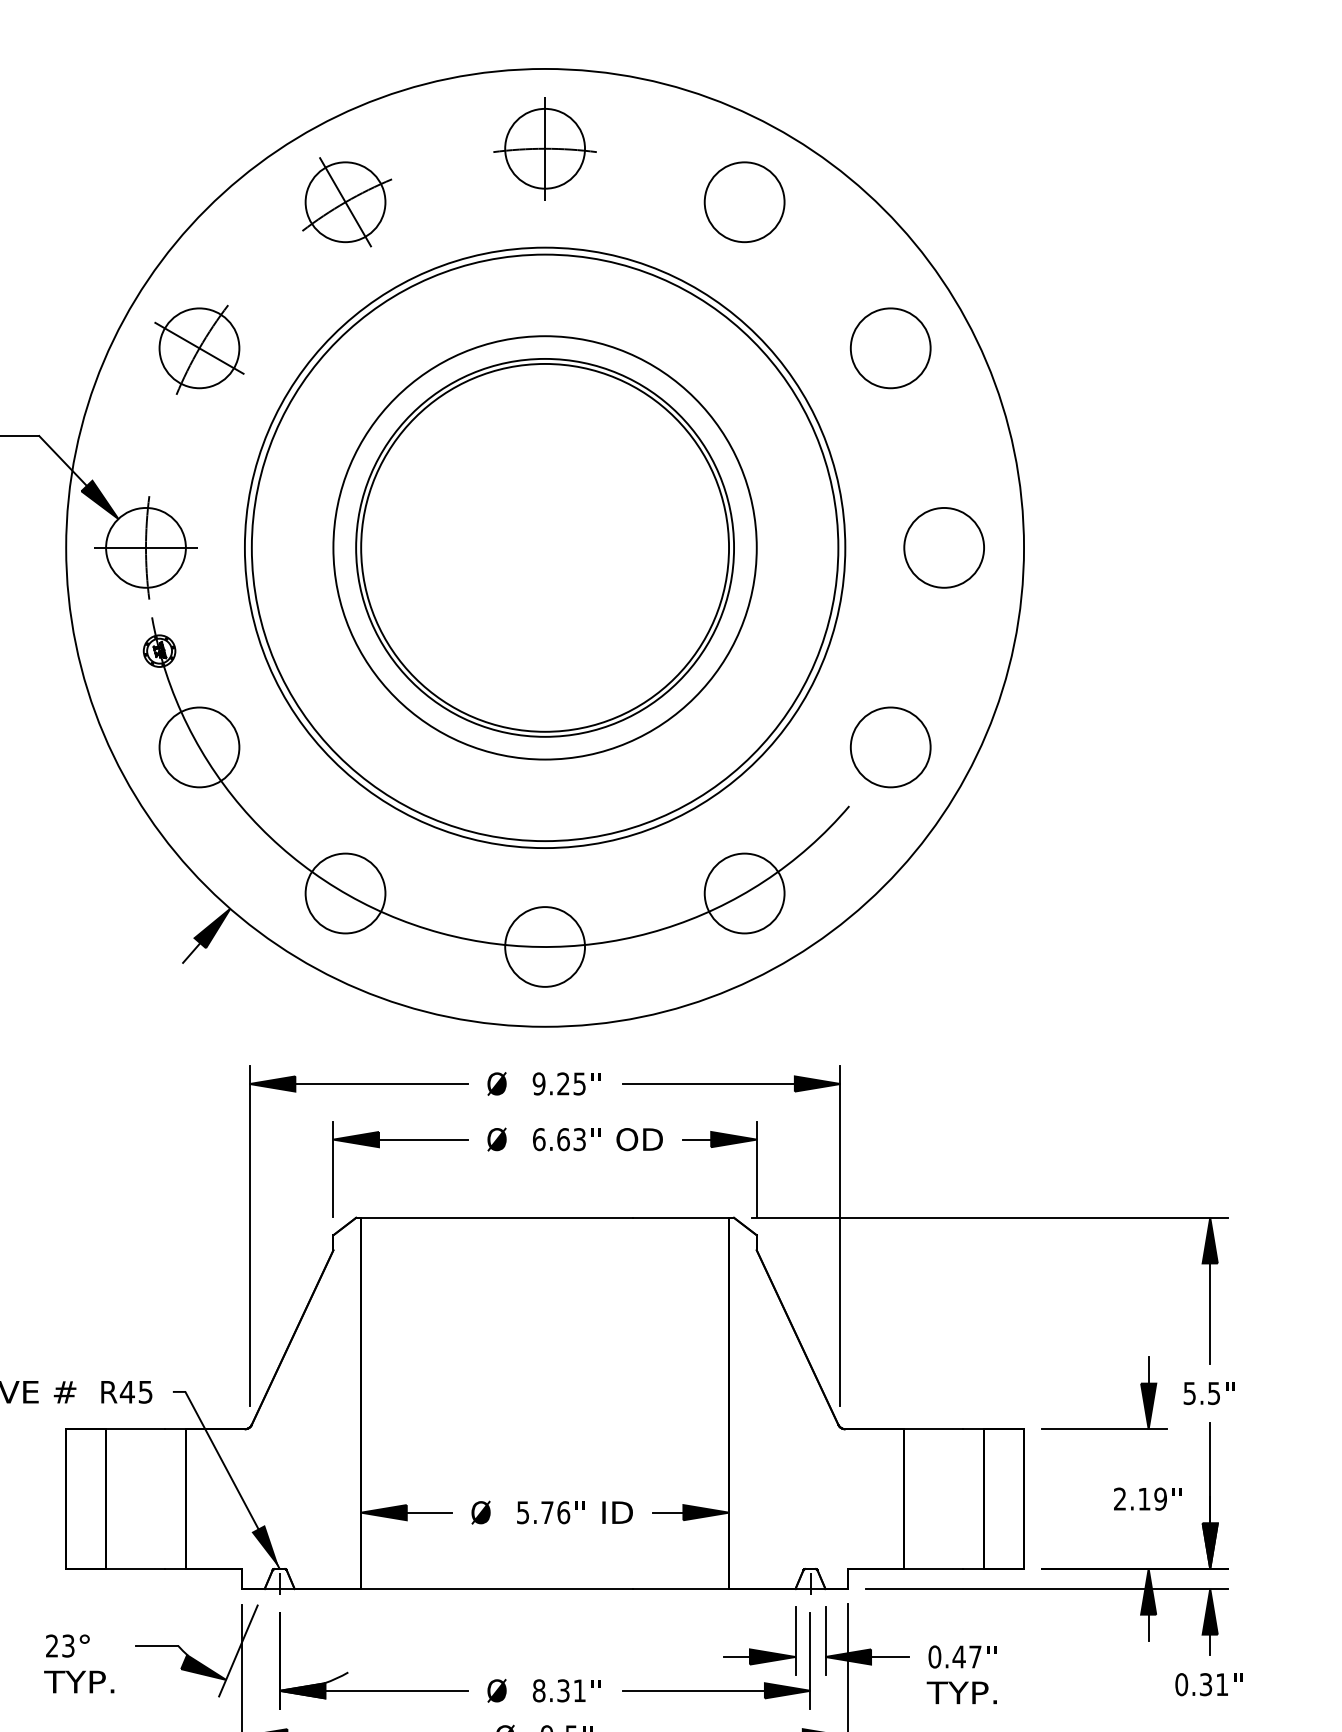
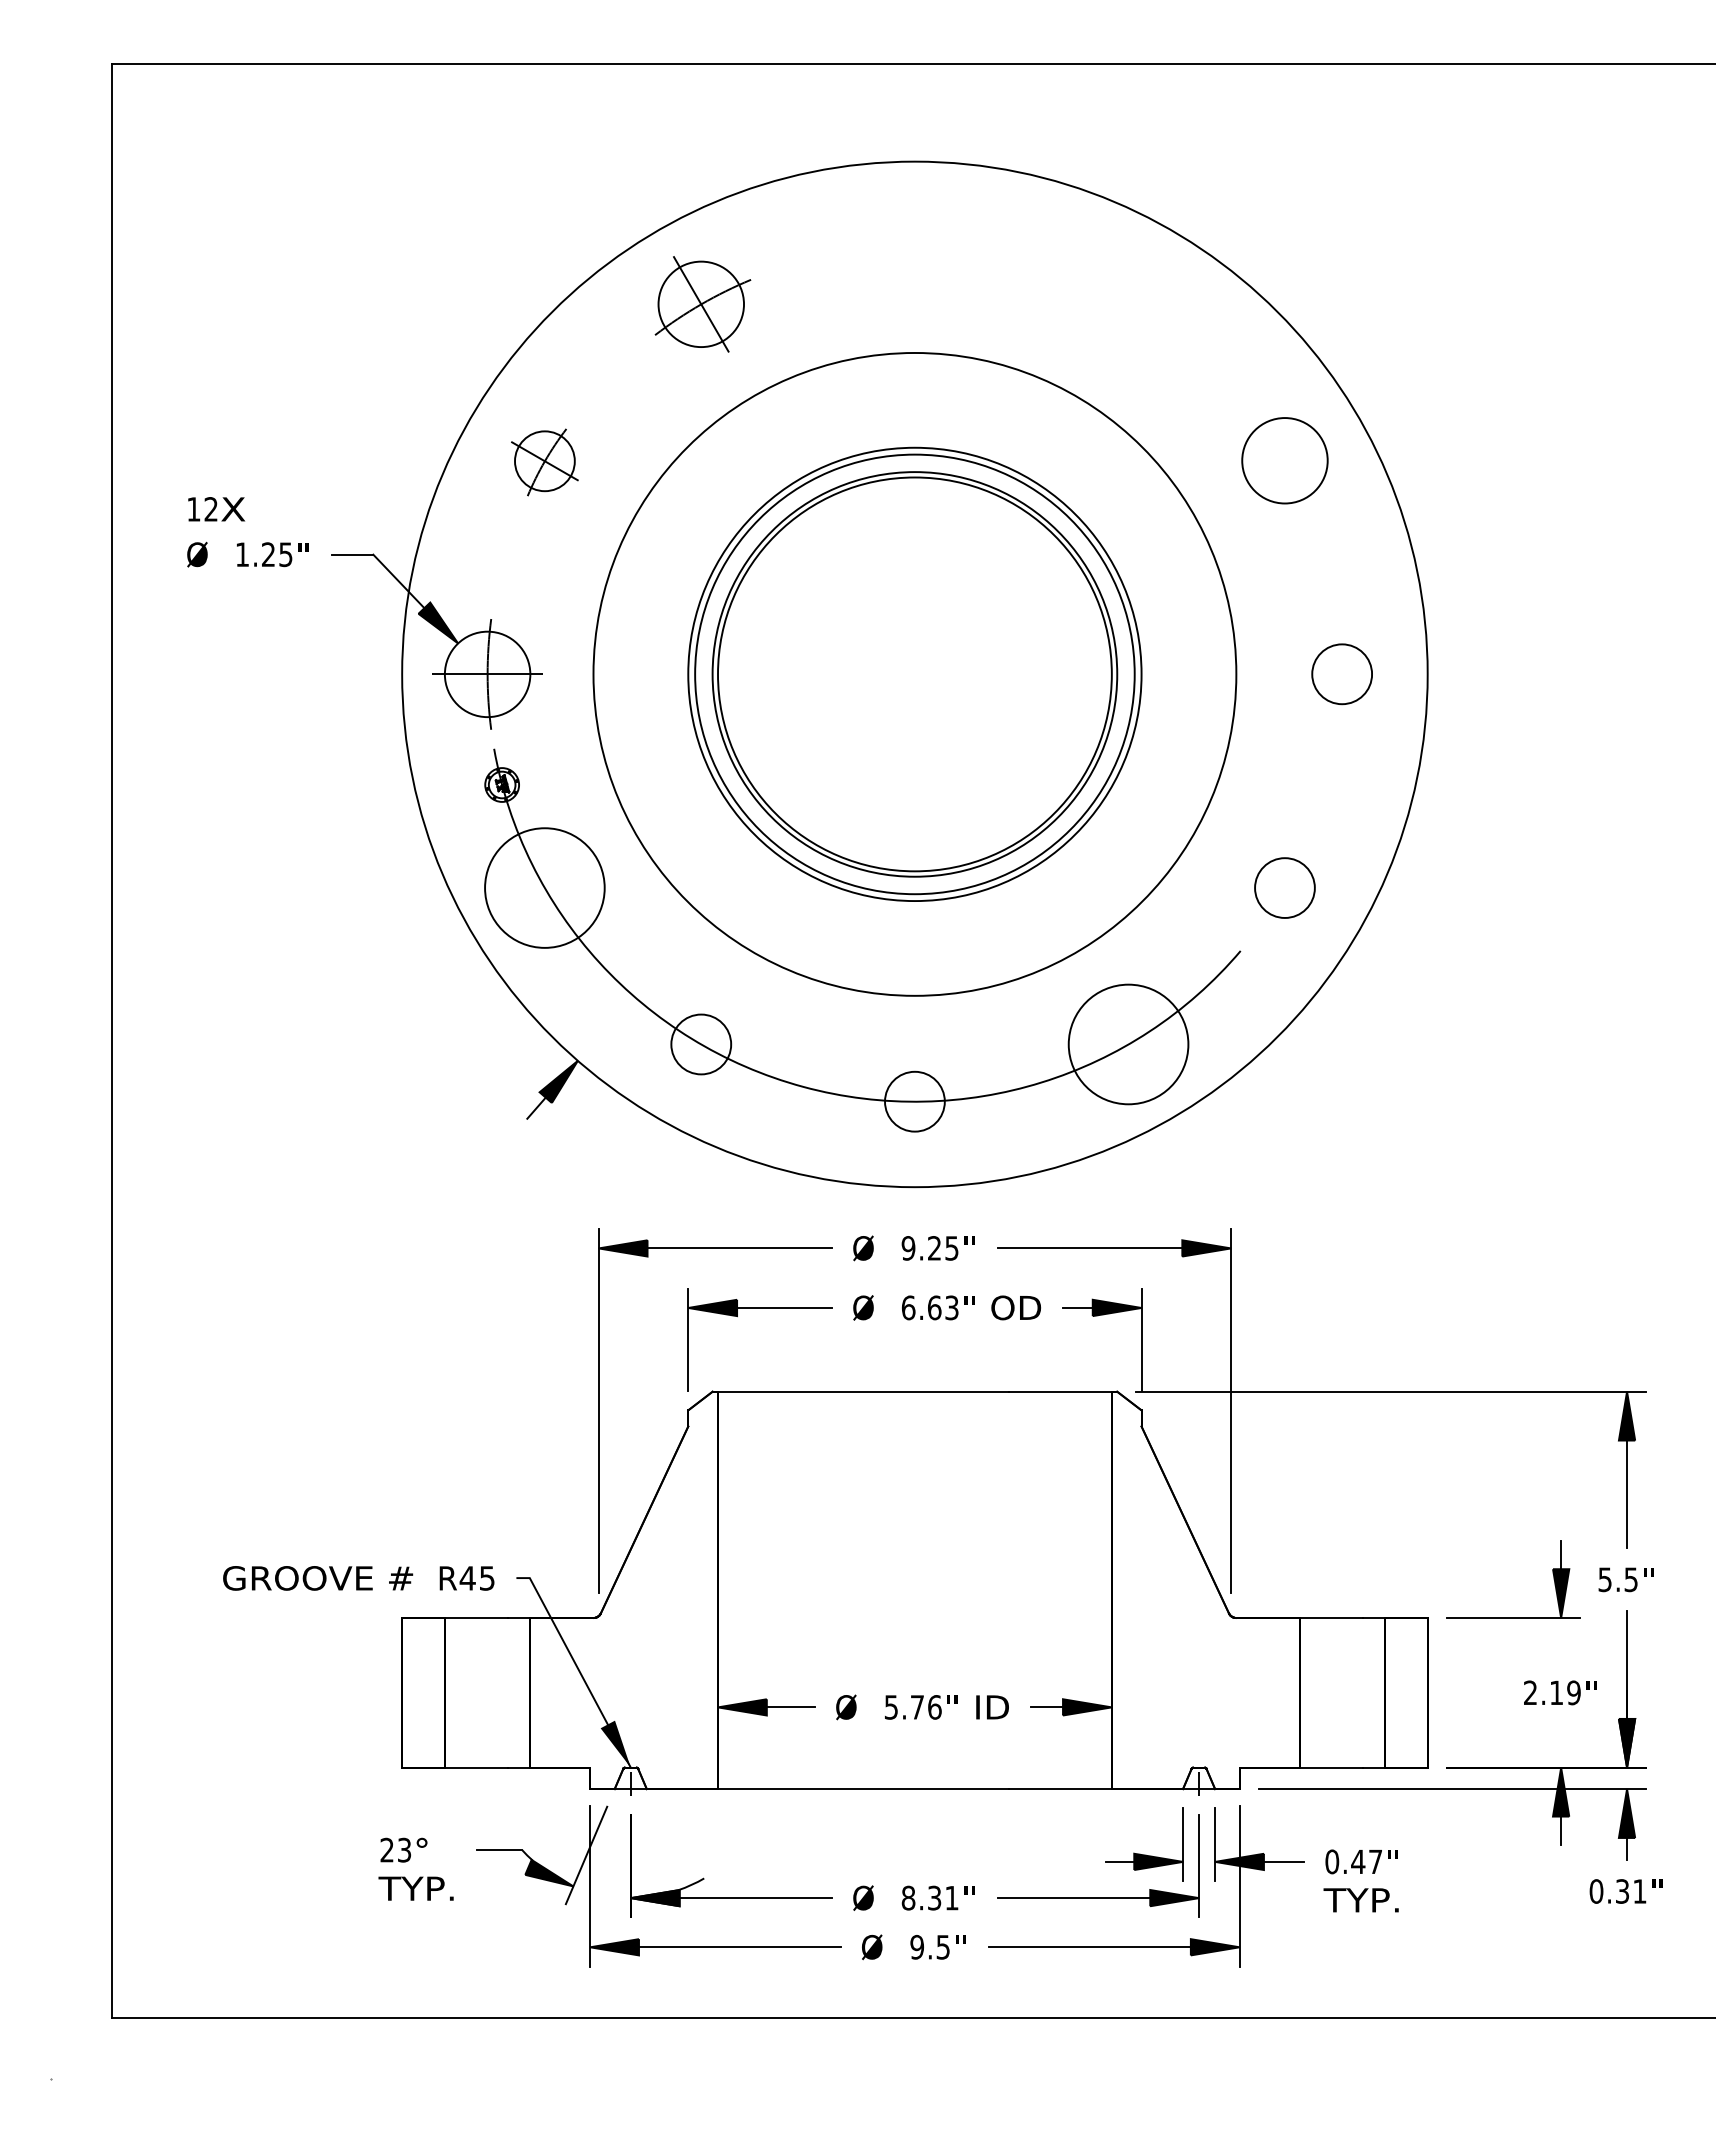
part: (544, 149) -> (914, 247), removed
circle: (744, 201) -> (1128, 303), removed
part: (199, 349) -> (544, 462), size x0.7
circle: (544, 547) -> (914, 674), size x0.7
circle: (943, 547) -> (1341, 673), size x0.7
circle: (199, 746) -> (544, 887), size x1.4
circle: (890, 746) -> (1284, 887), size x0.7
circle: (345, 893) -> (701, 1044), size x0.7
circle: (744, 893) -> (1128, 1044), size x1.4
circle: (544, 946) -> (914, 1101), size x0.7

